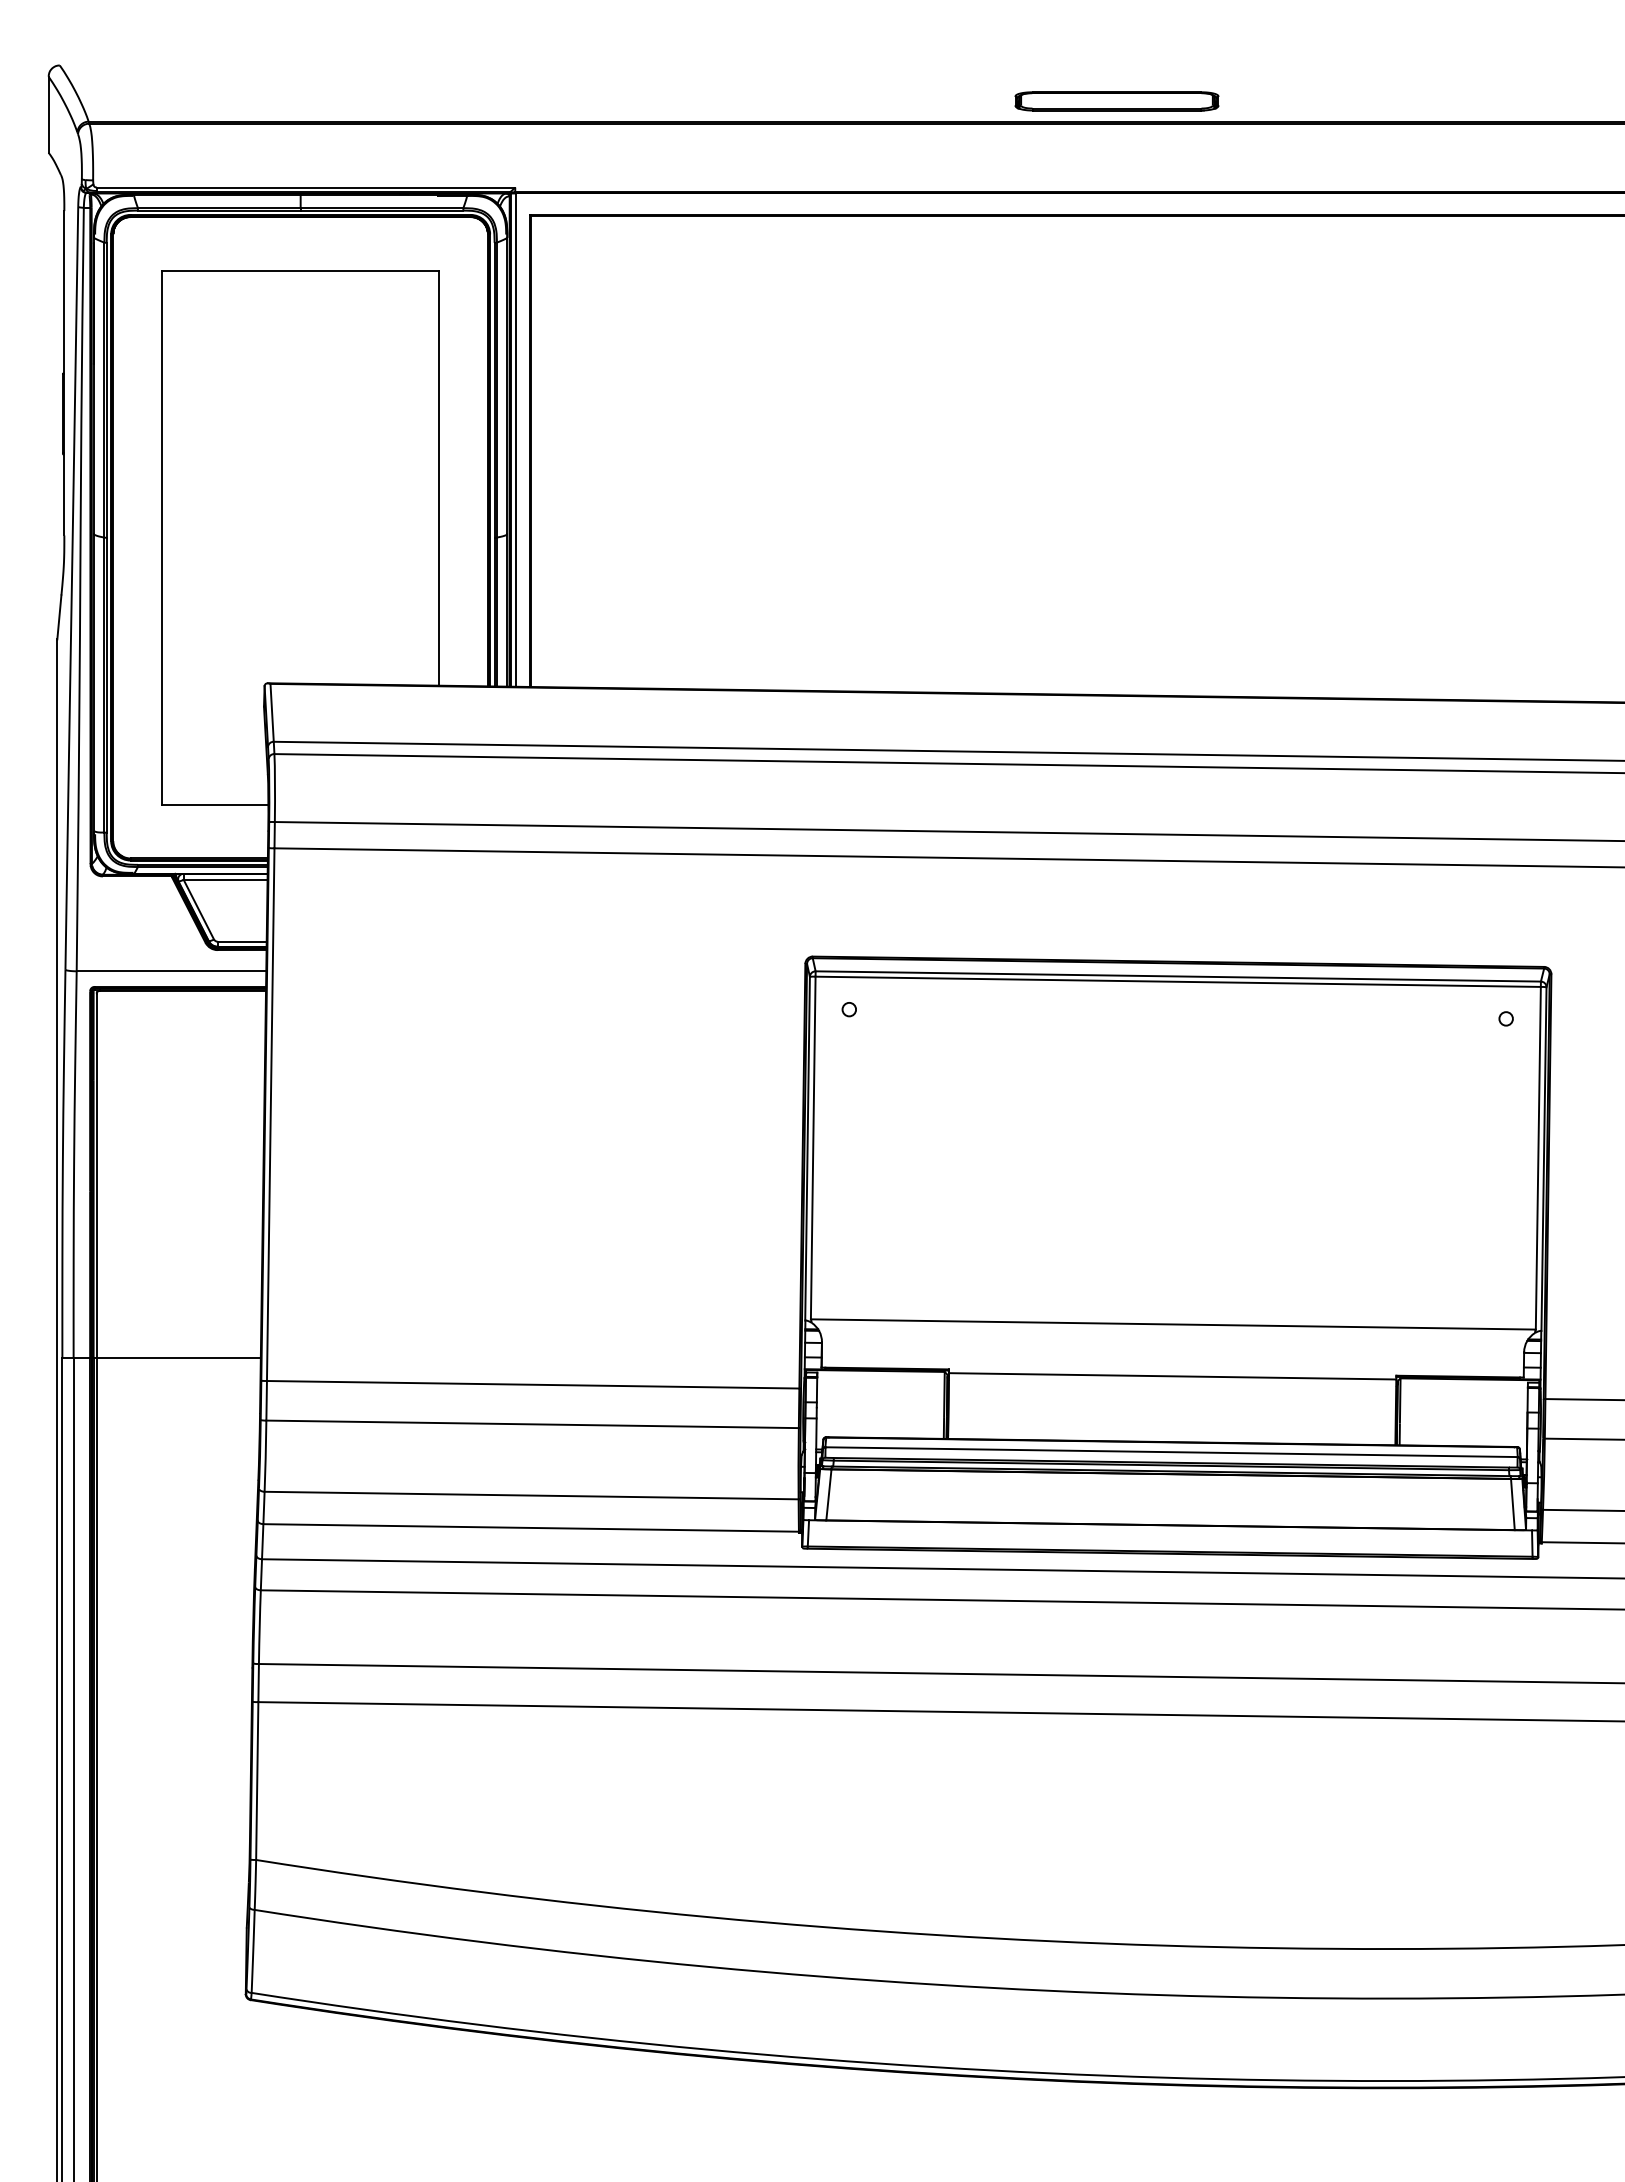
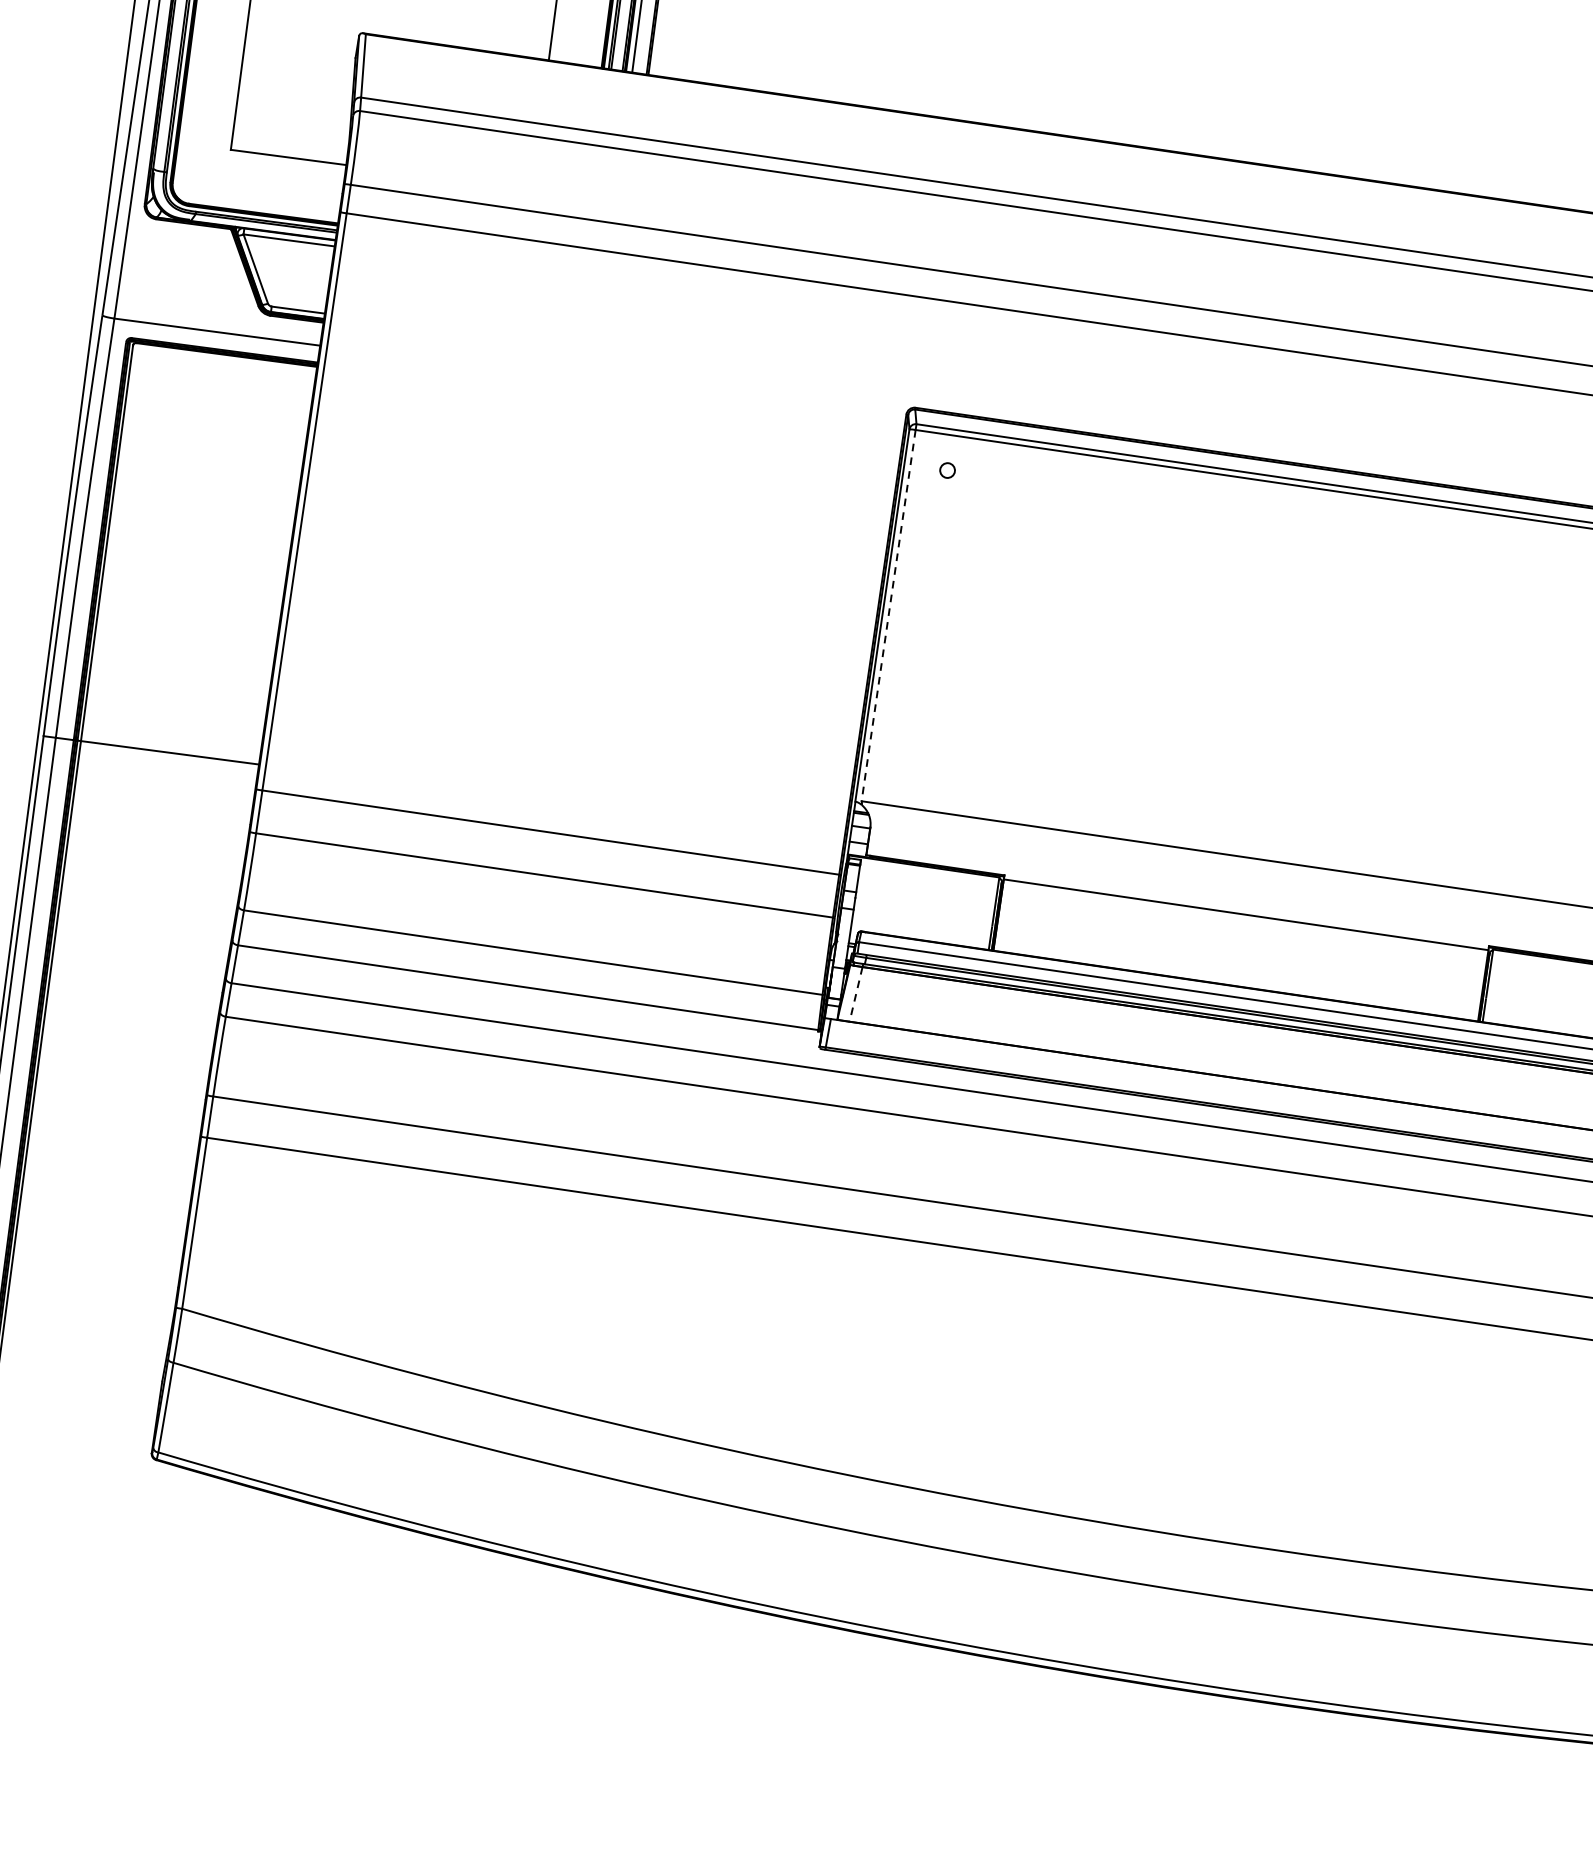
line: (813, 1148) -> (888, 616), solid -> dashed
line: (828, 1494) -> (855, 993), solid -> dashed

